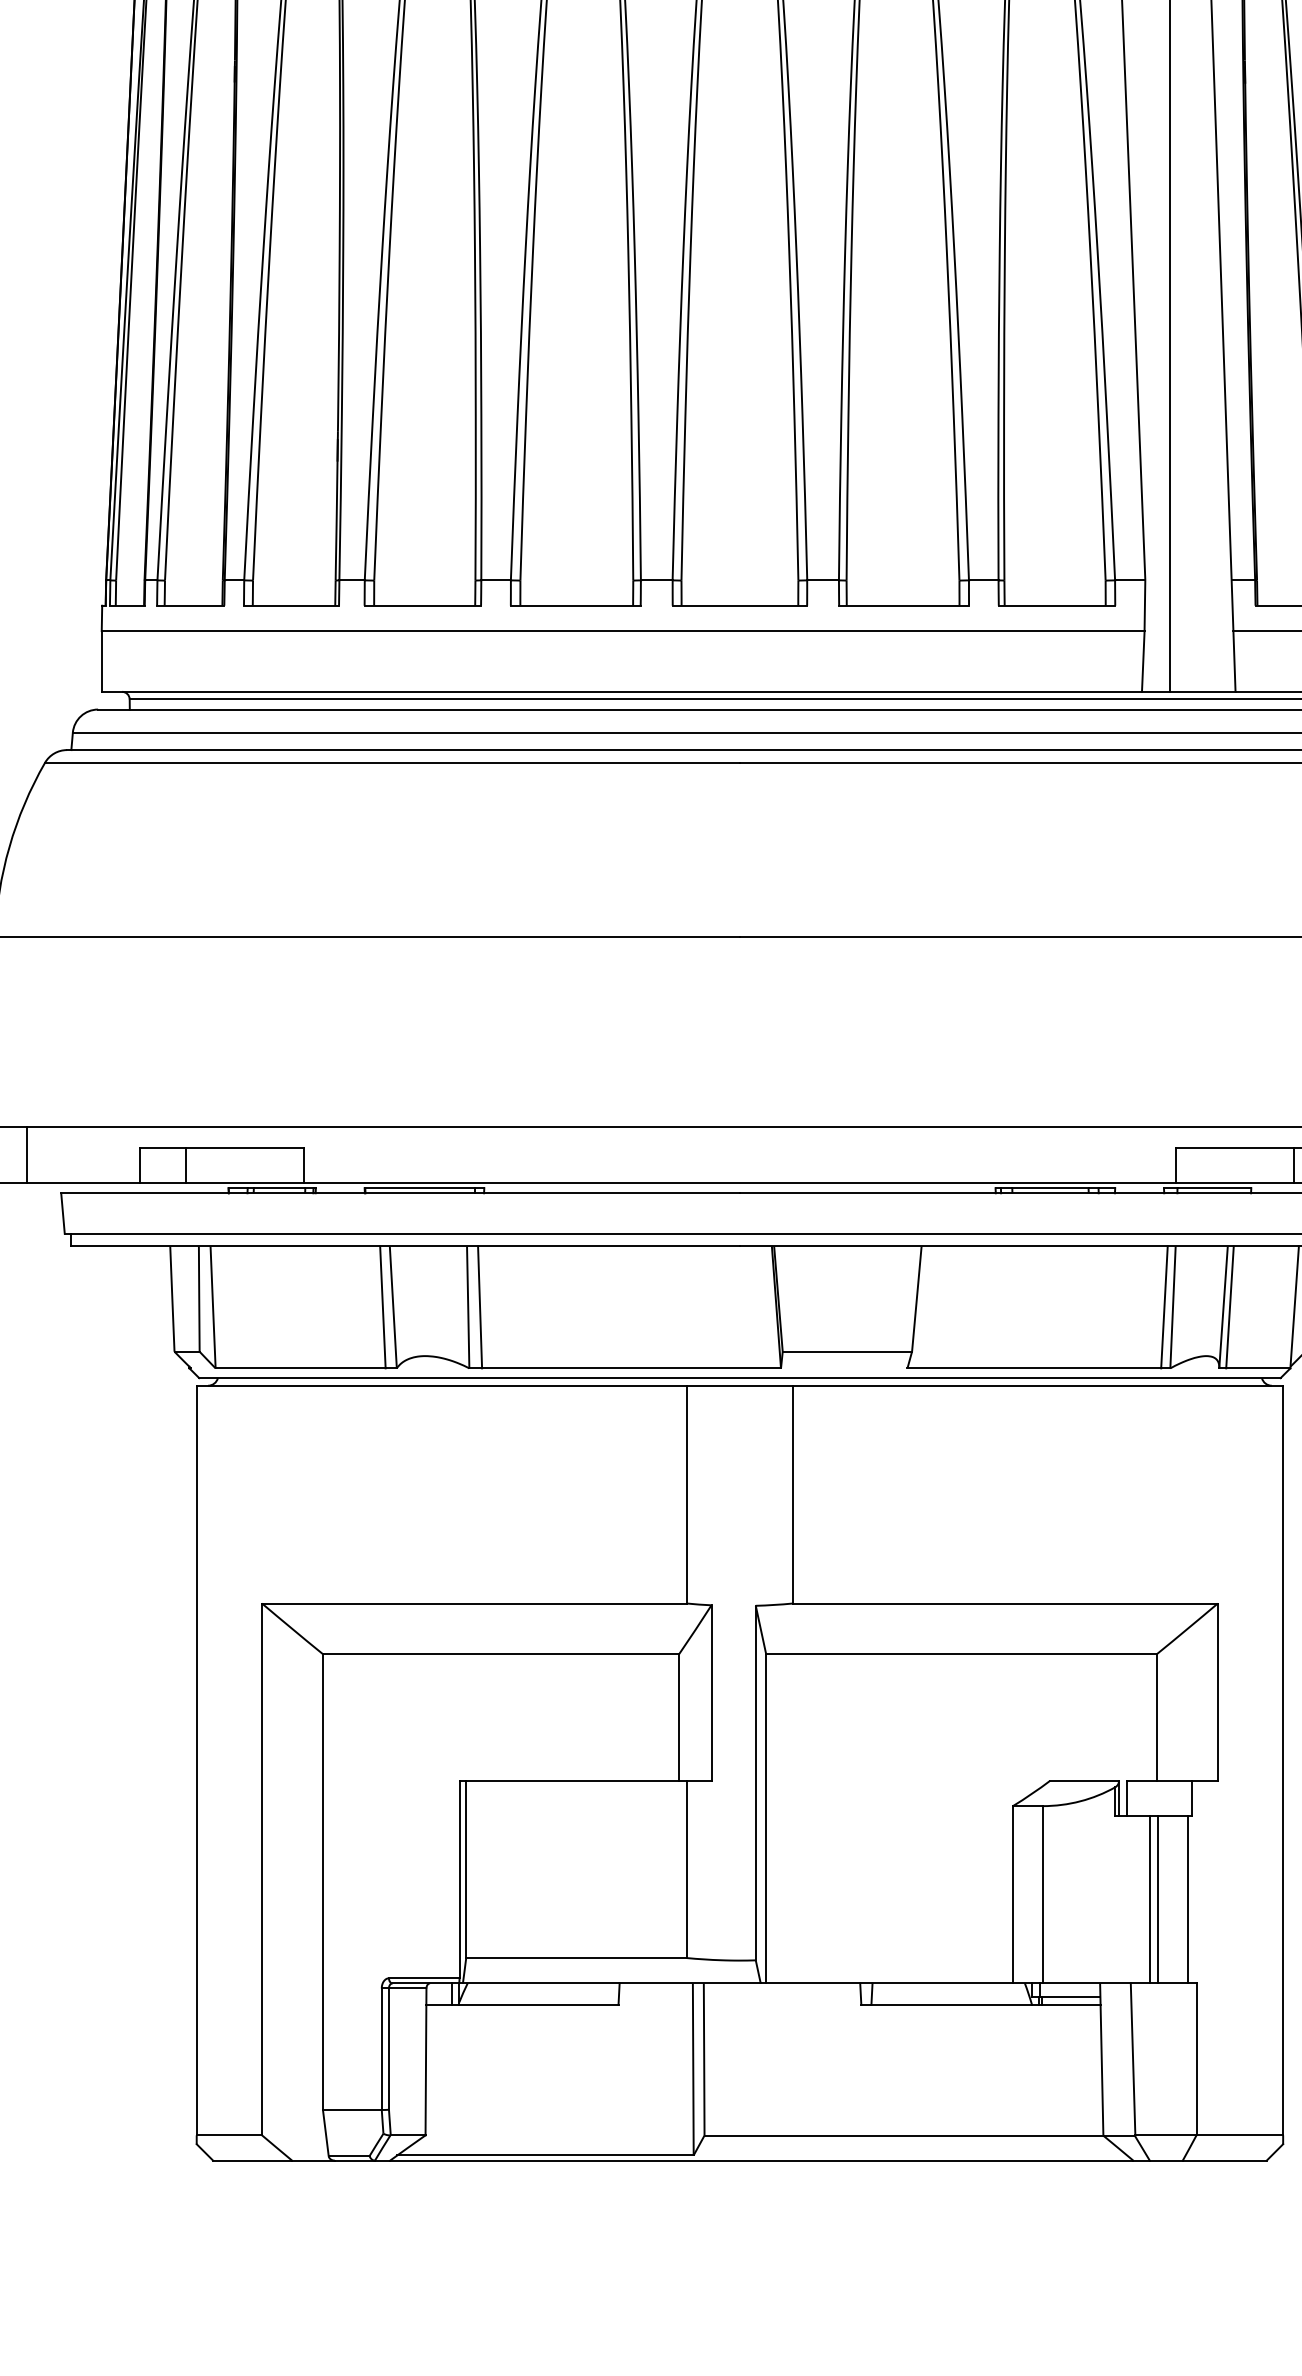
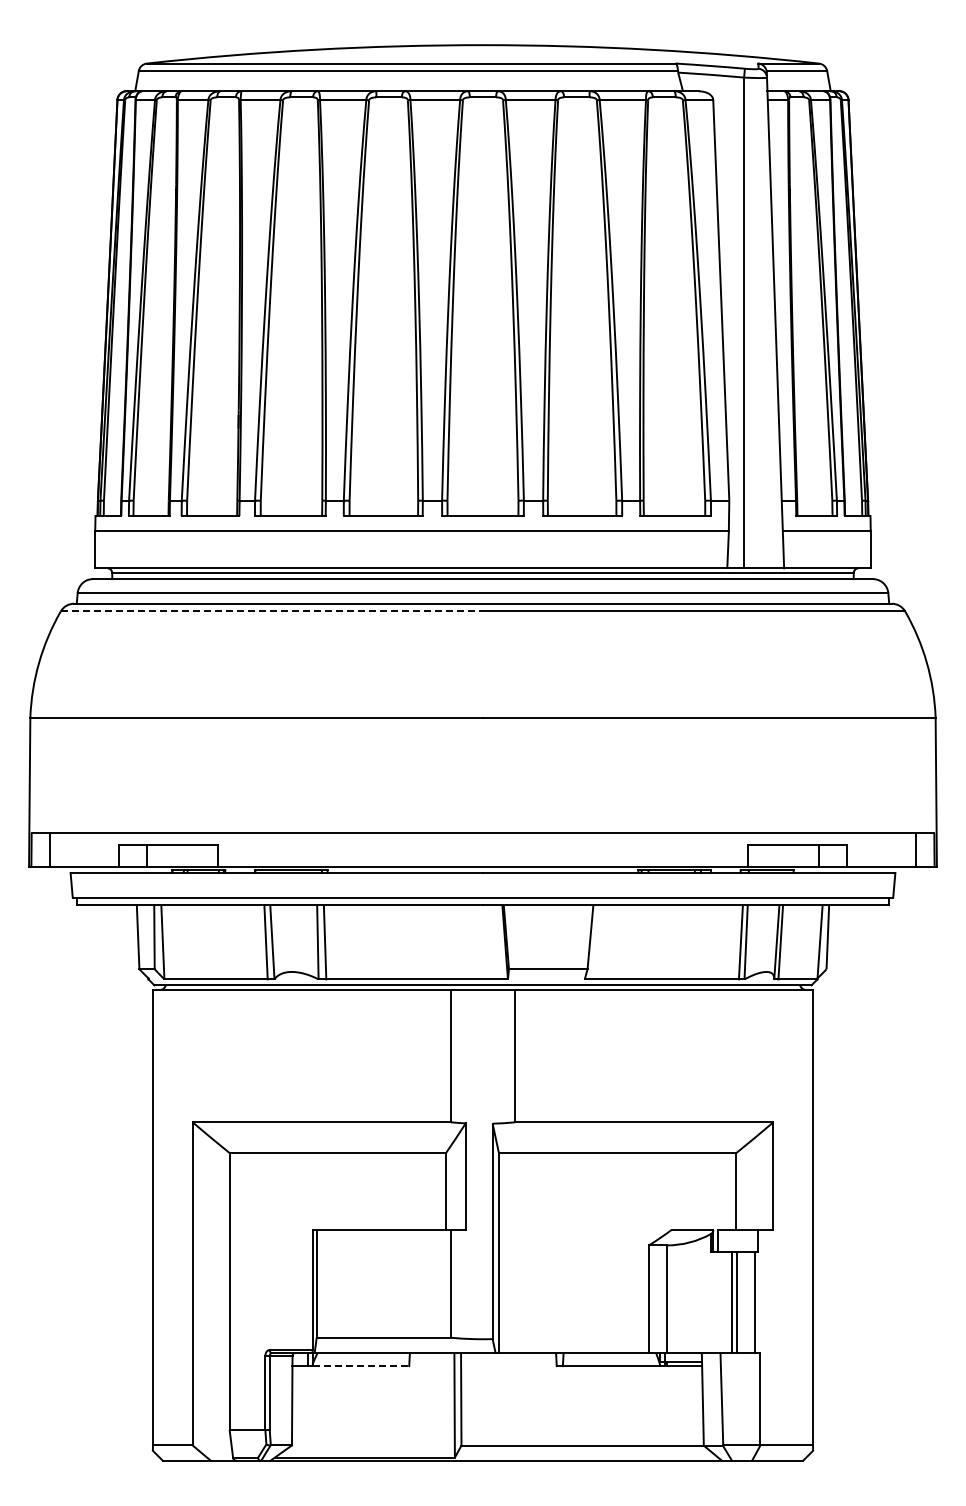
line: (393, 762) -> (272, 611), solid -> dashed
line: (539, 2005) -> (361, 1366), solid -> dashed

